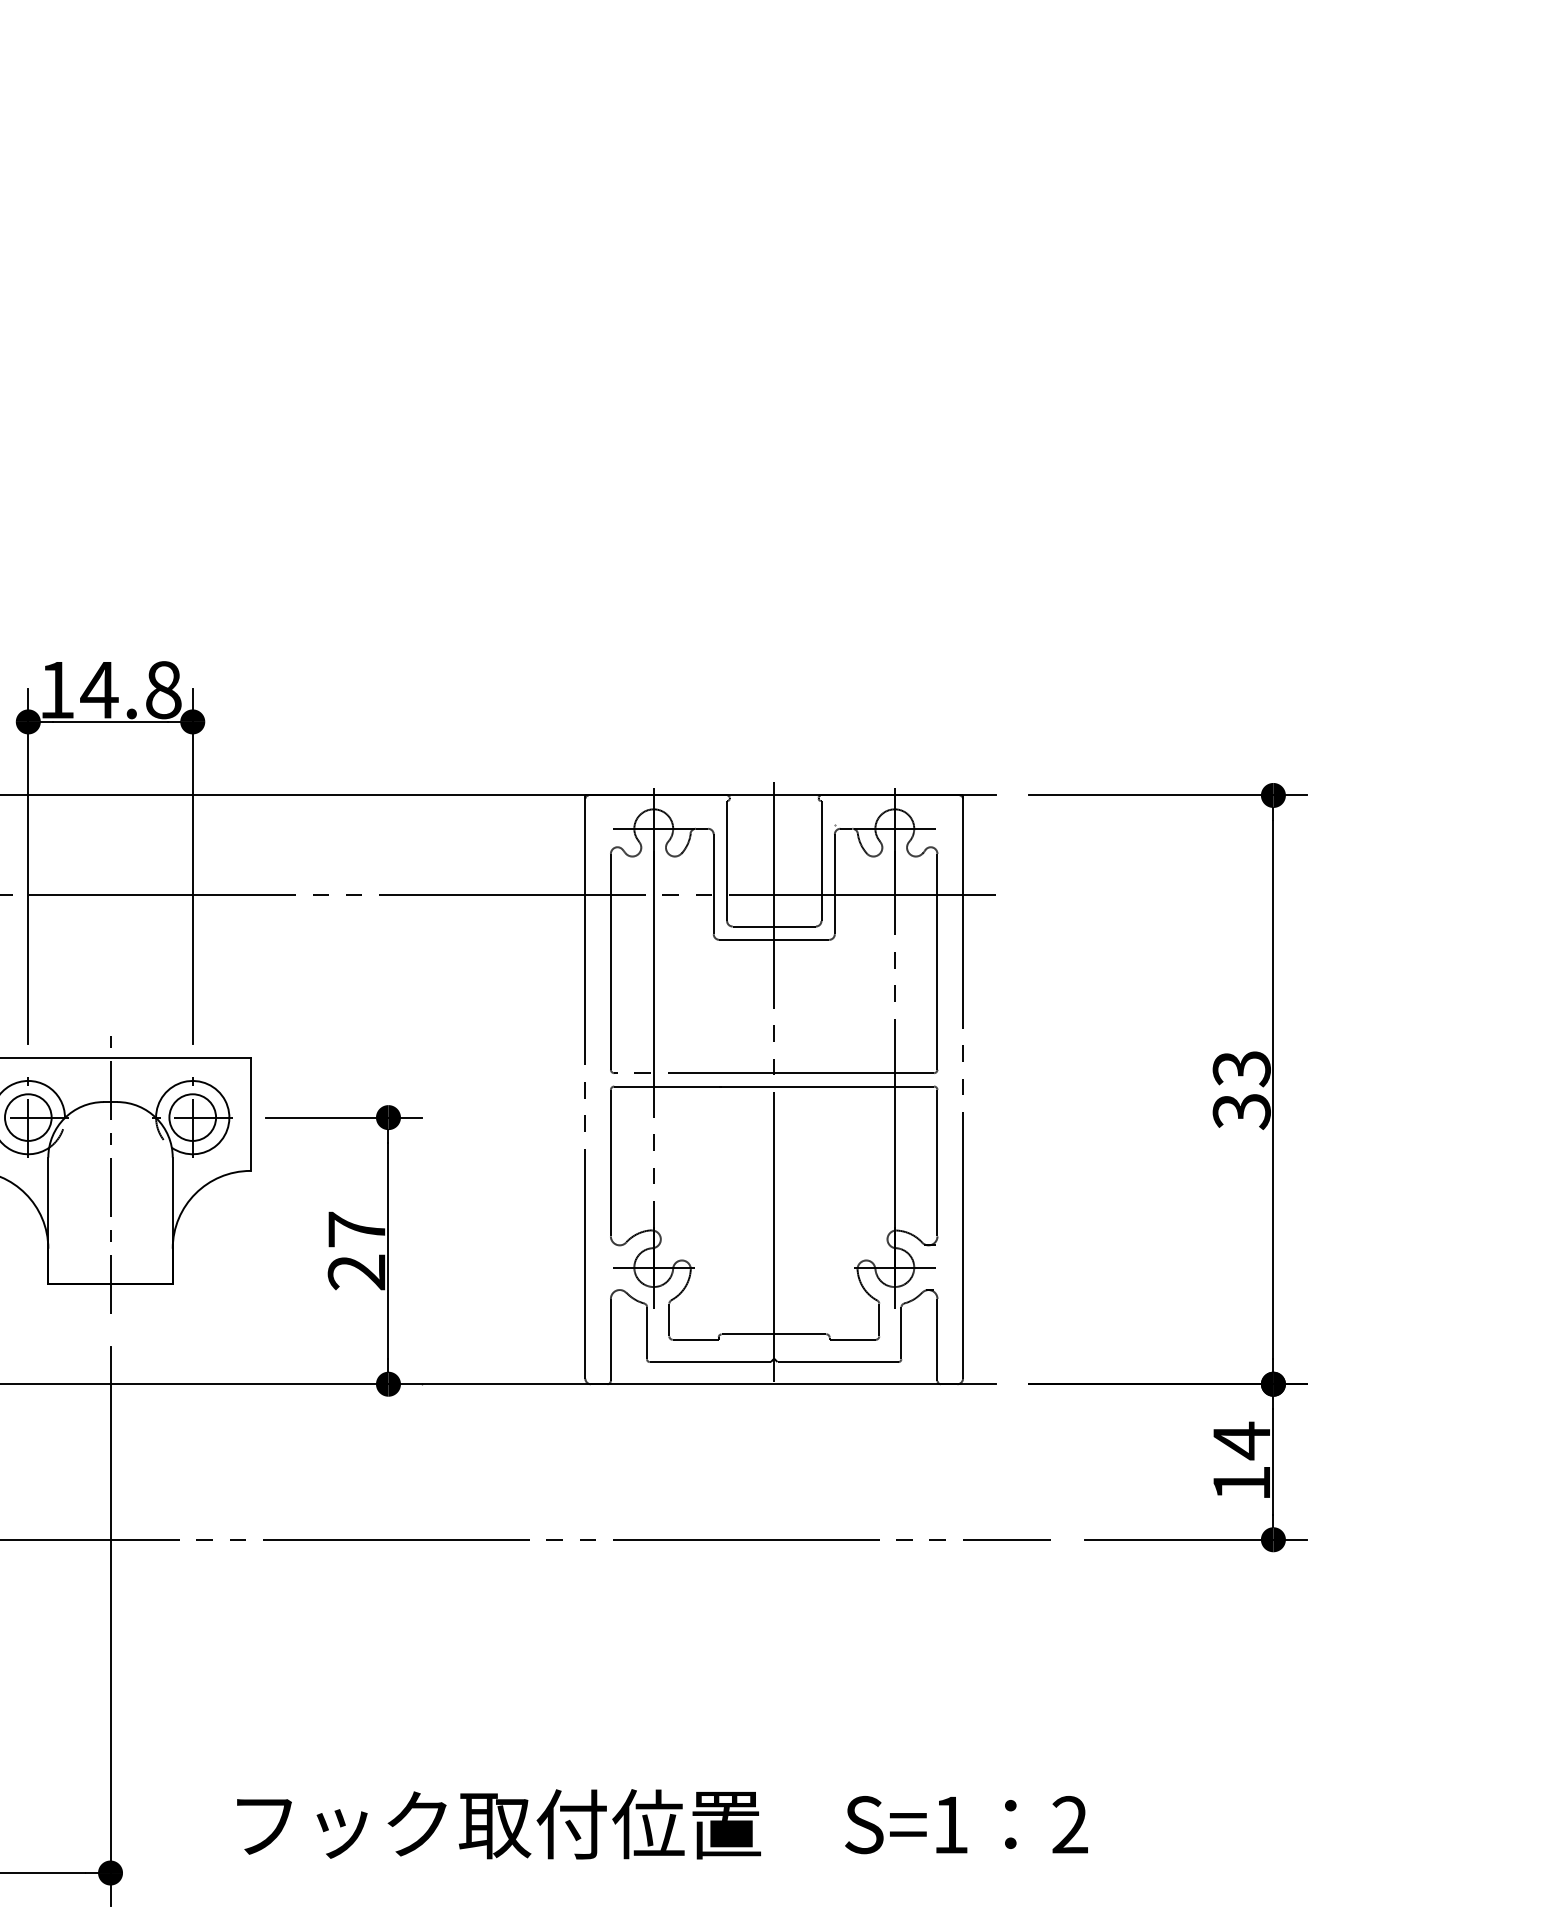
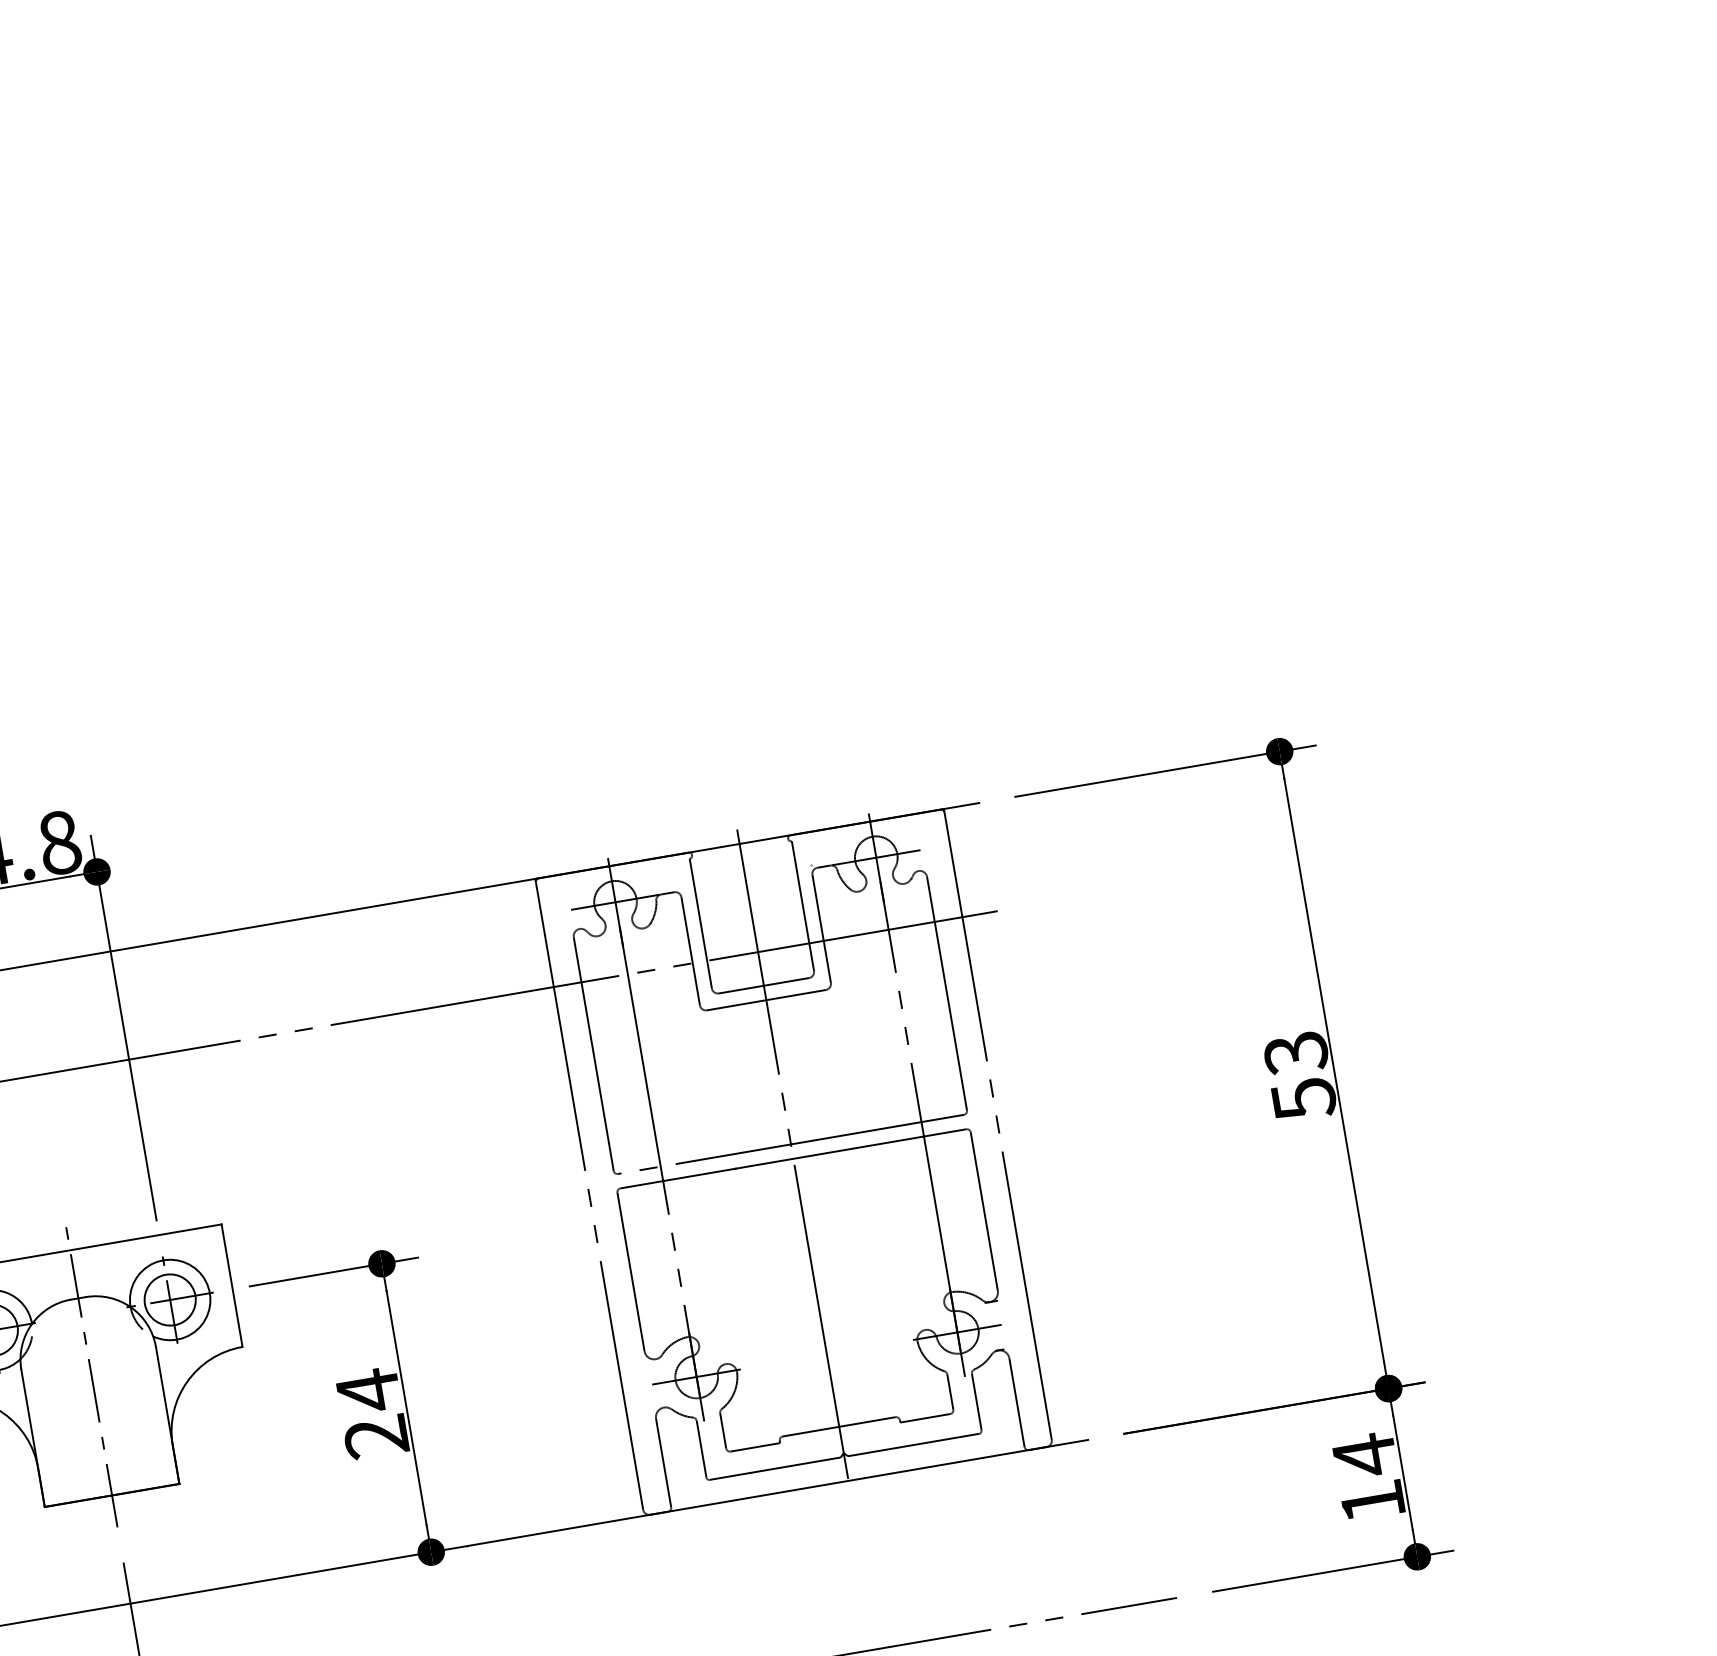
text: (1241, 1112) -> (1303, 1100), 33 -> 53
text: (356, 1229) -> (368, 1390), 27 -> 24

